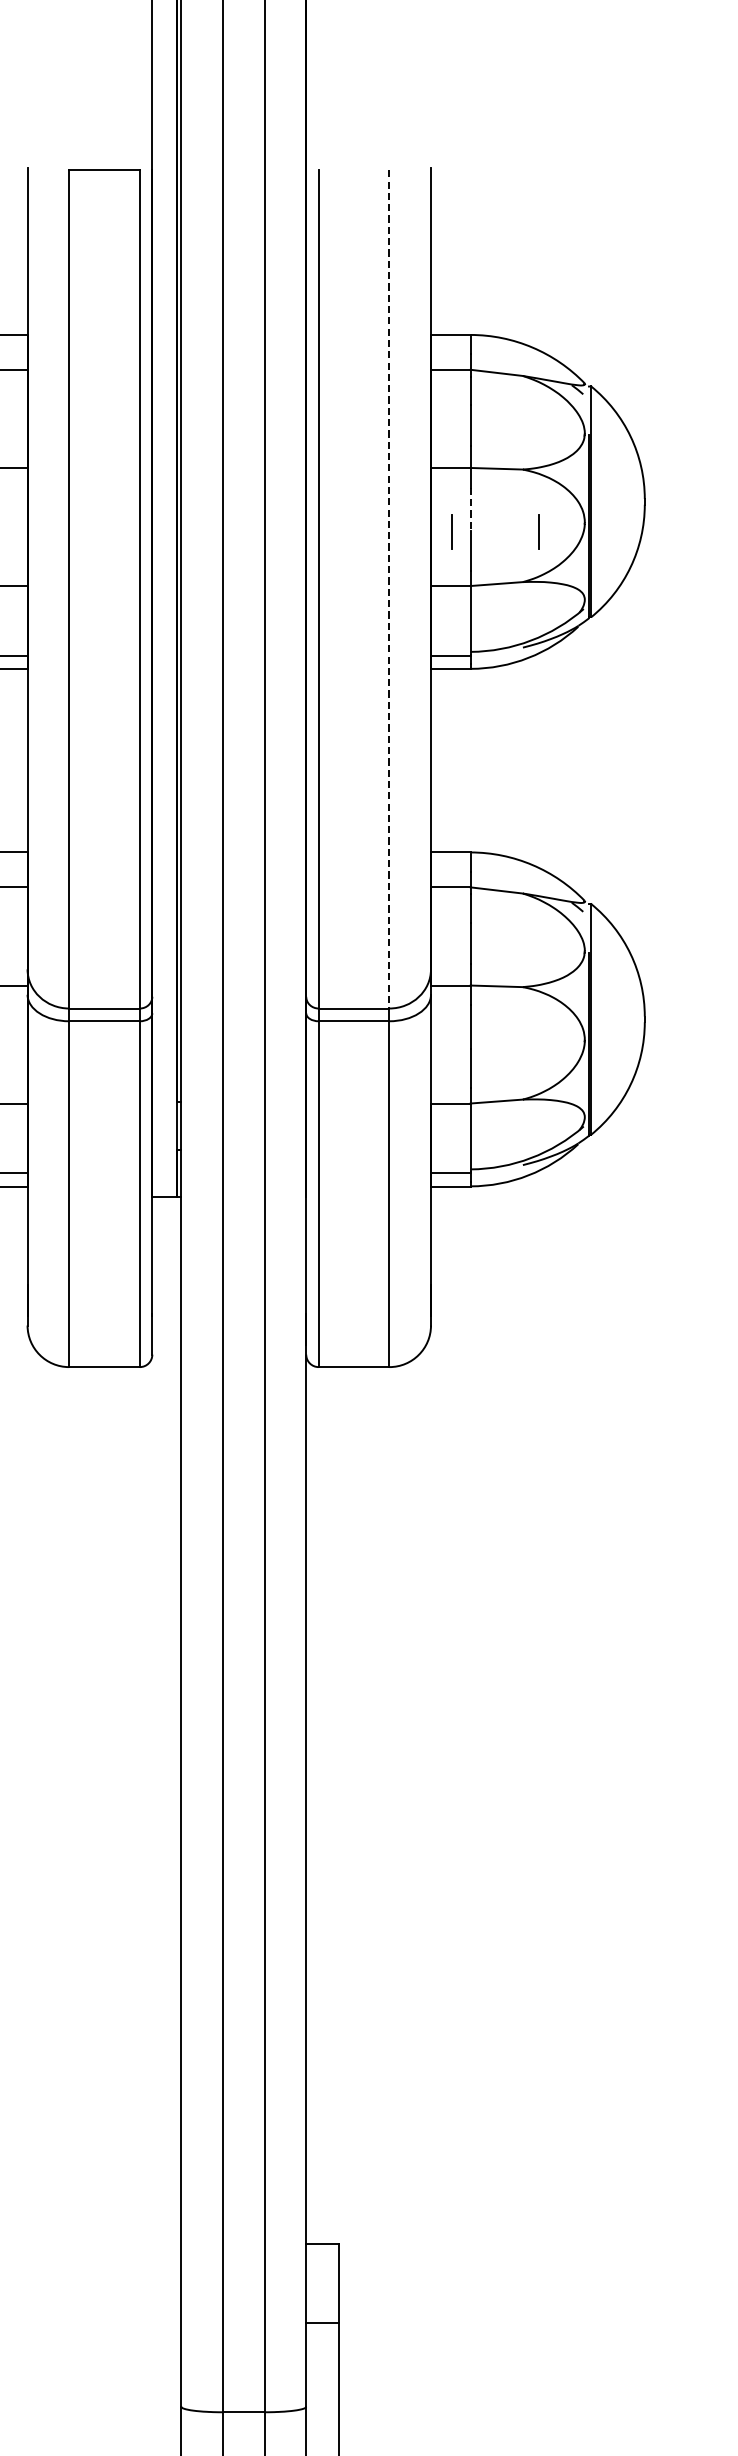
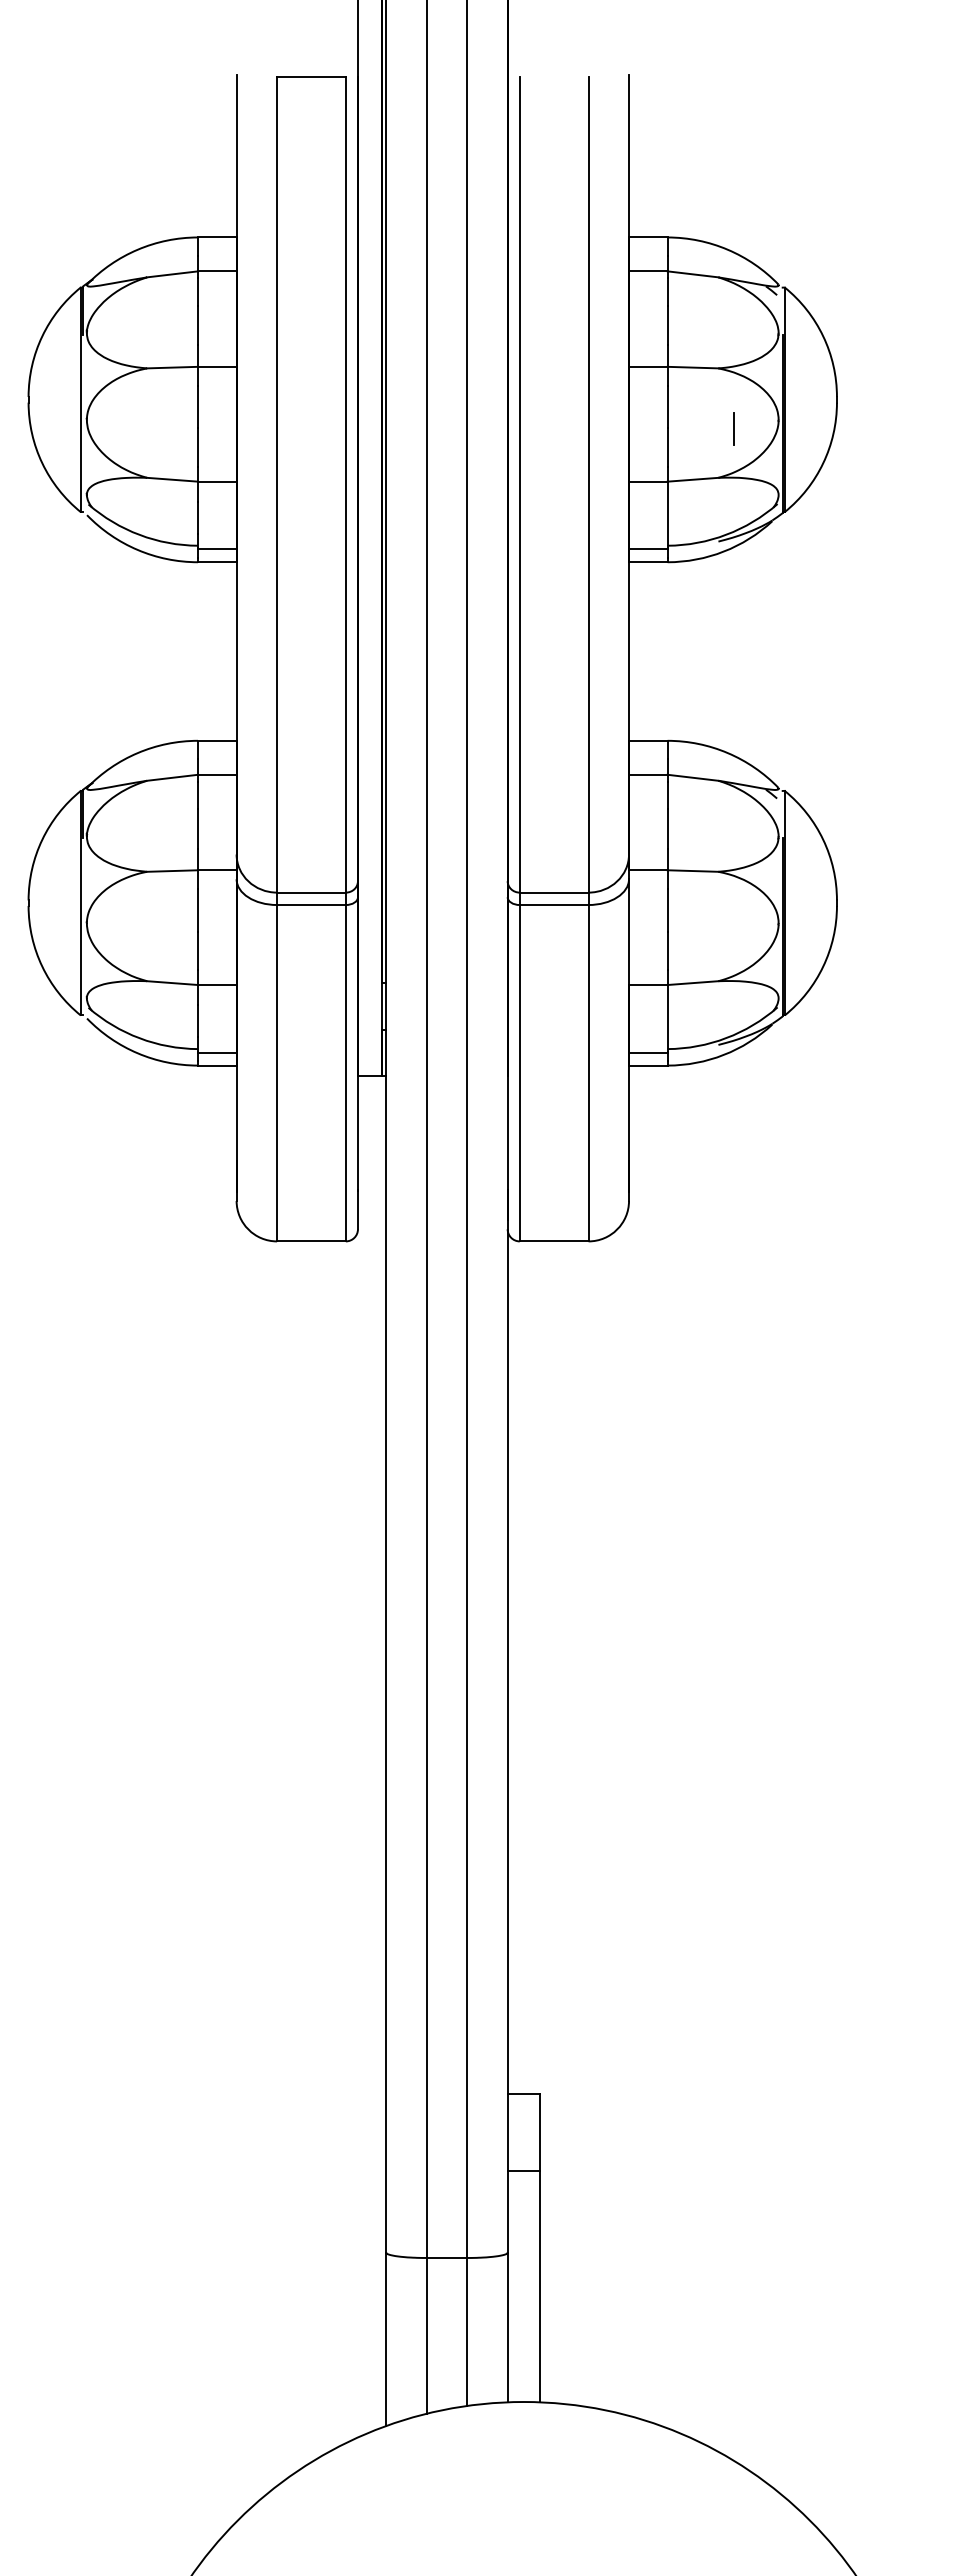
line: (470, 509) -> (667, 407), dashed -> solid
line: (451, 531) -> (648, 428), removed
line: (389, 588) -> (588, 484), dashed -> solid

